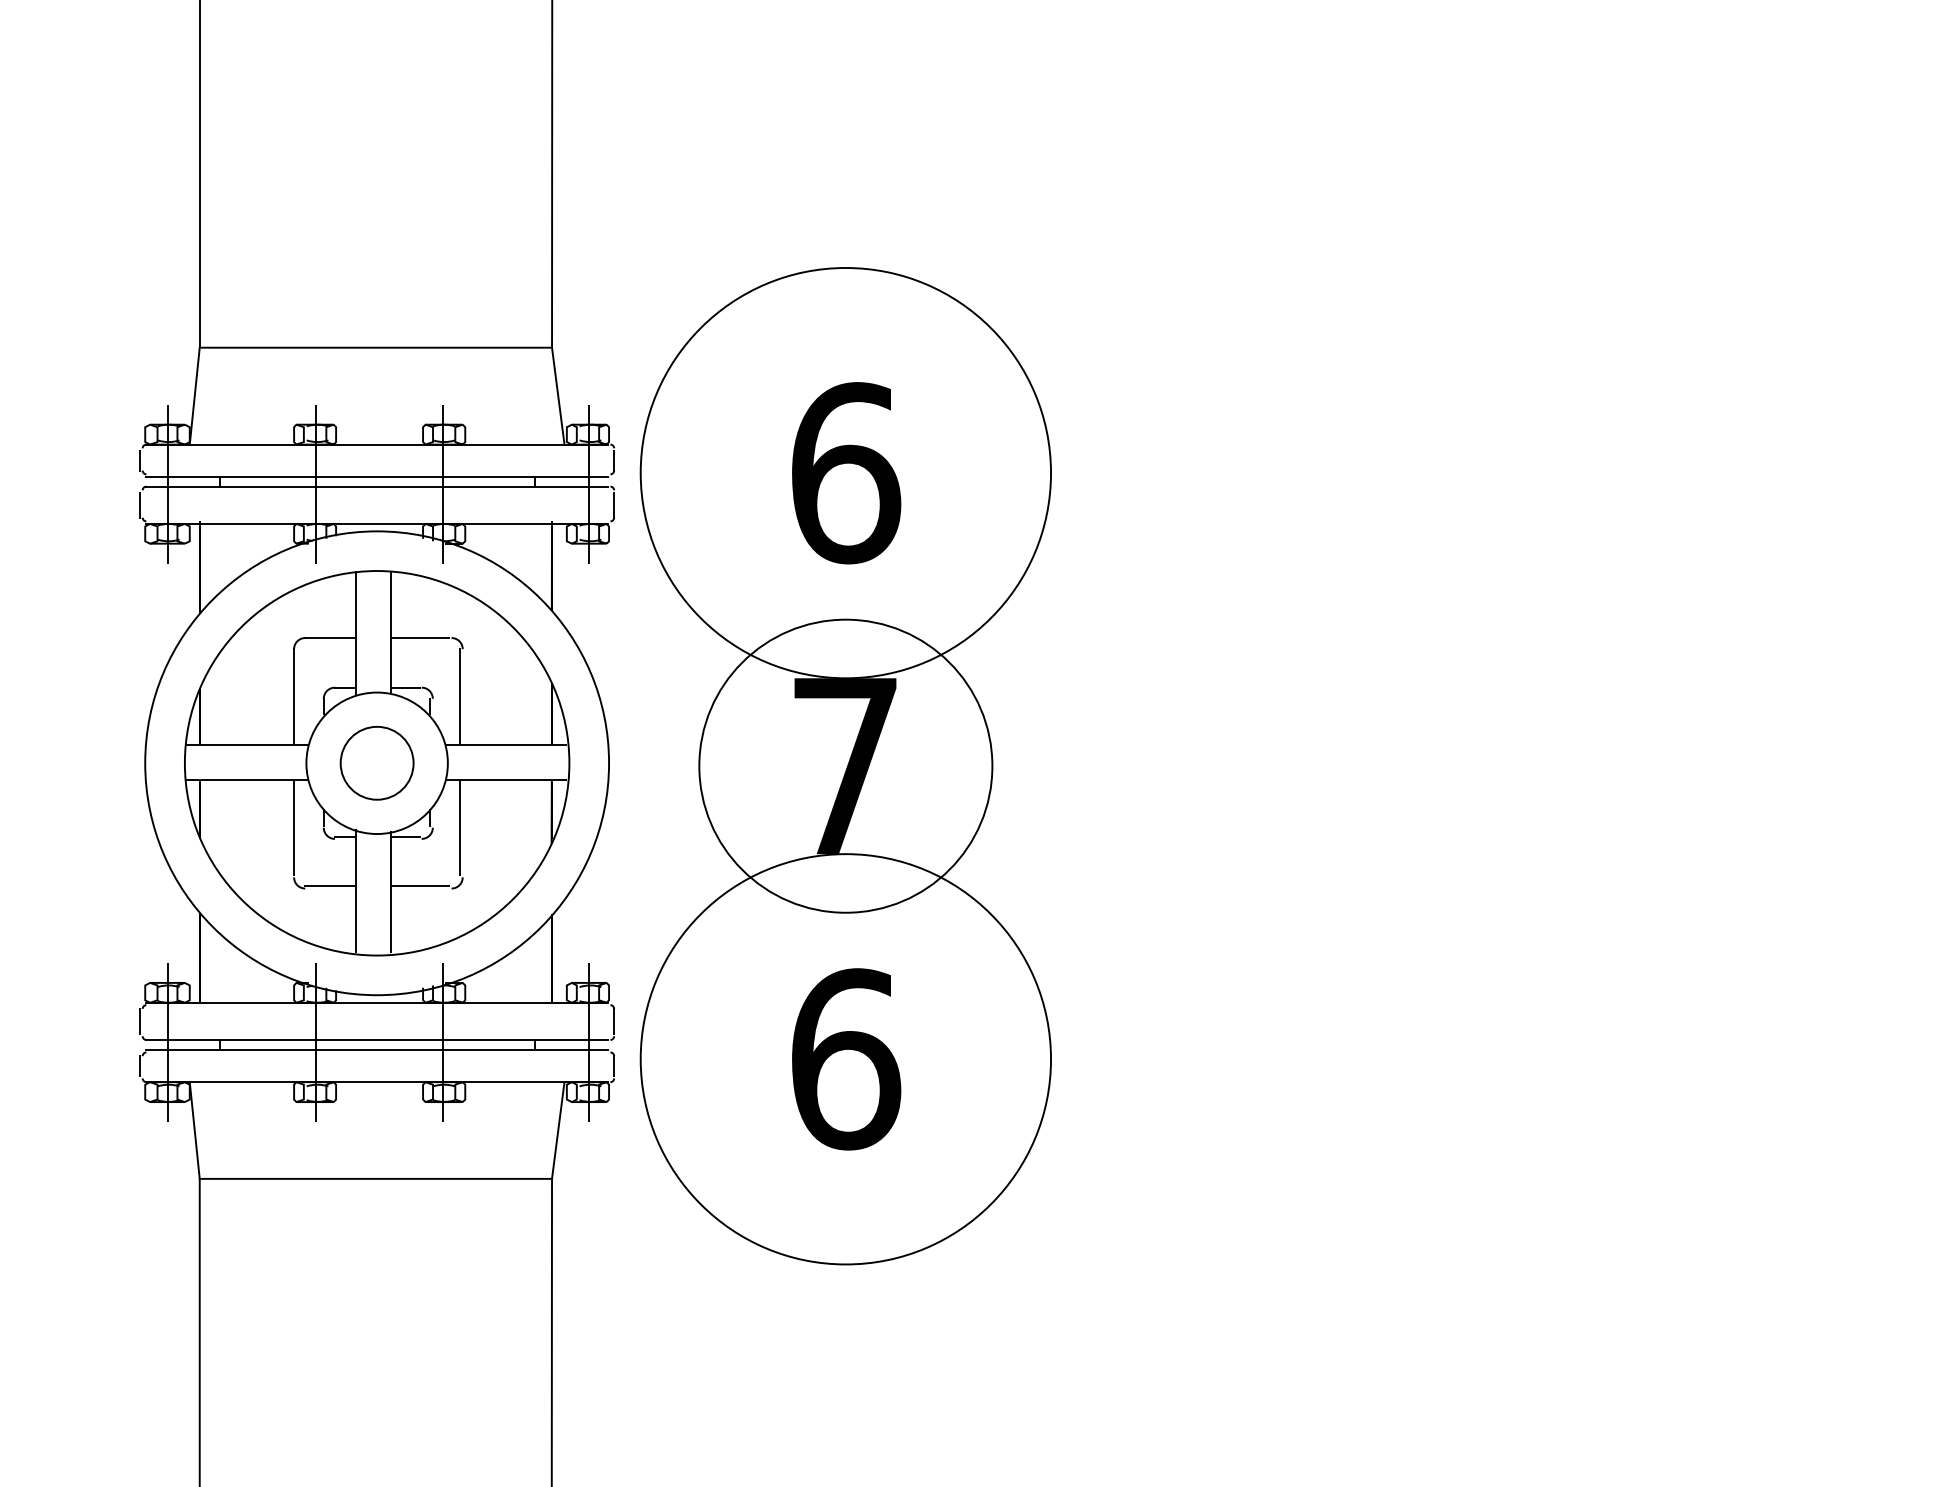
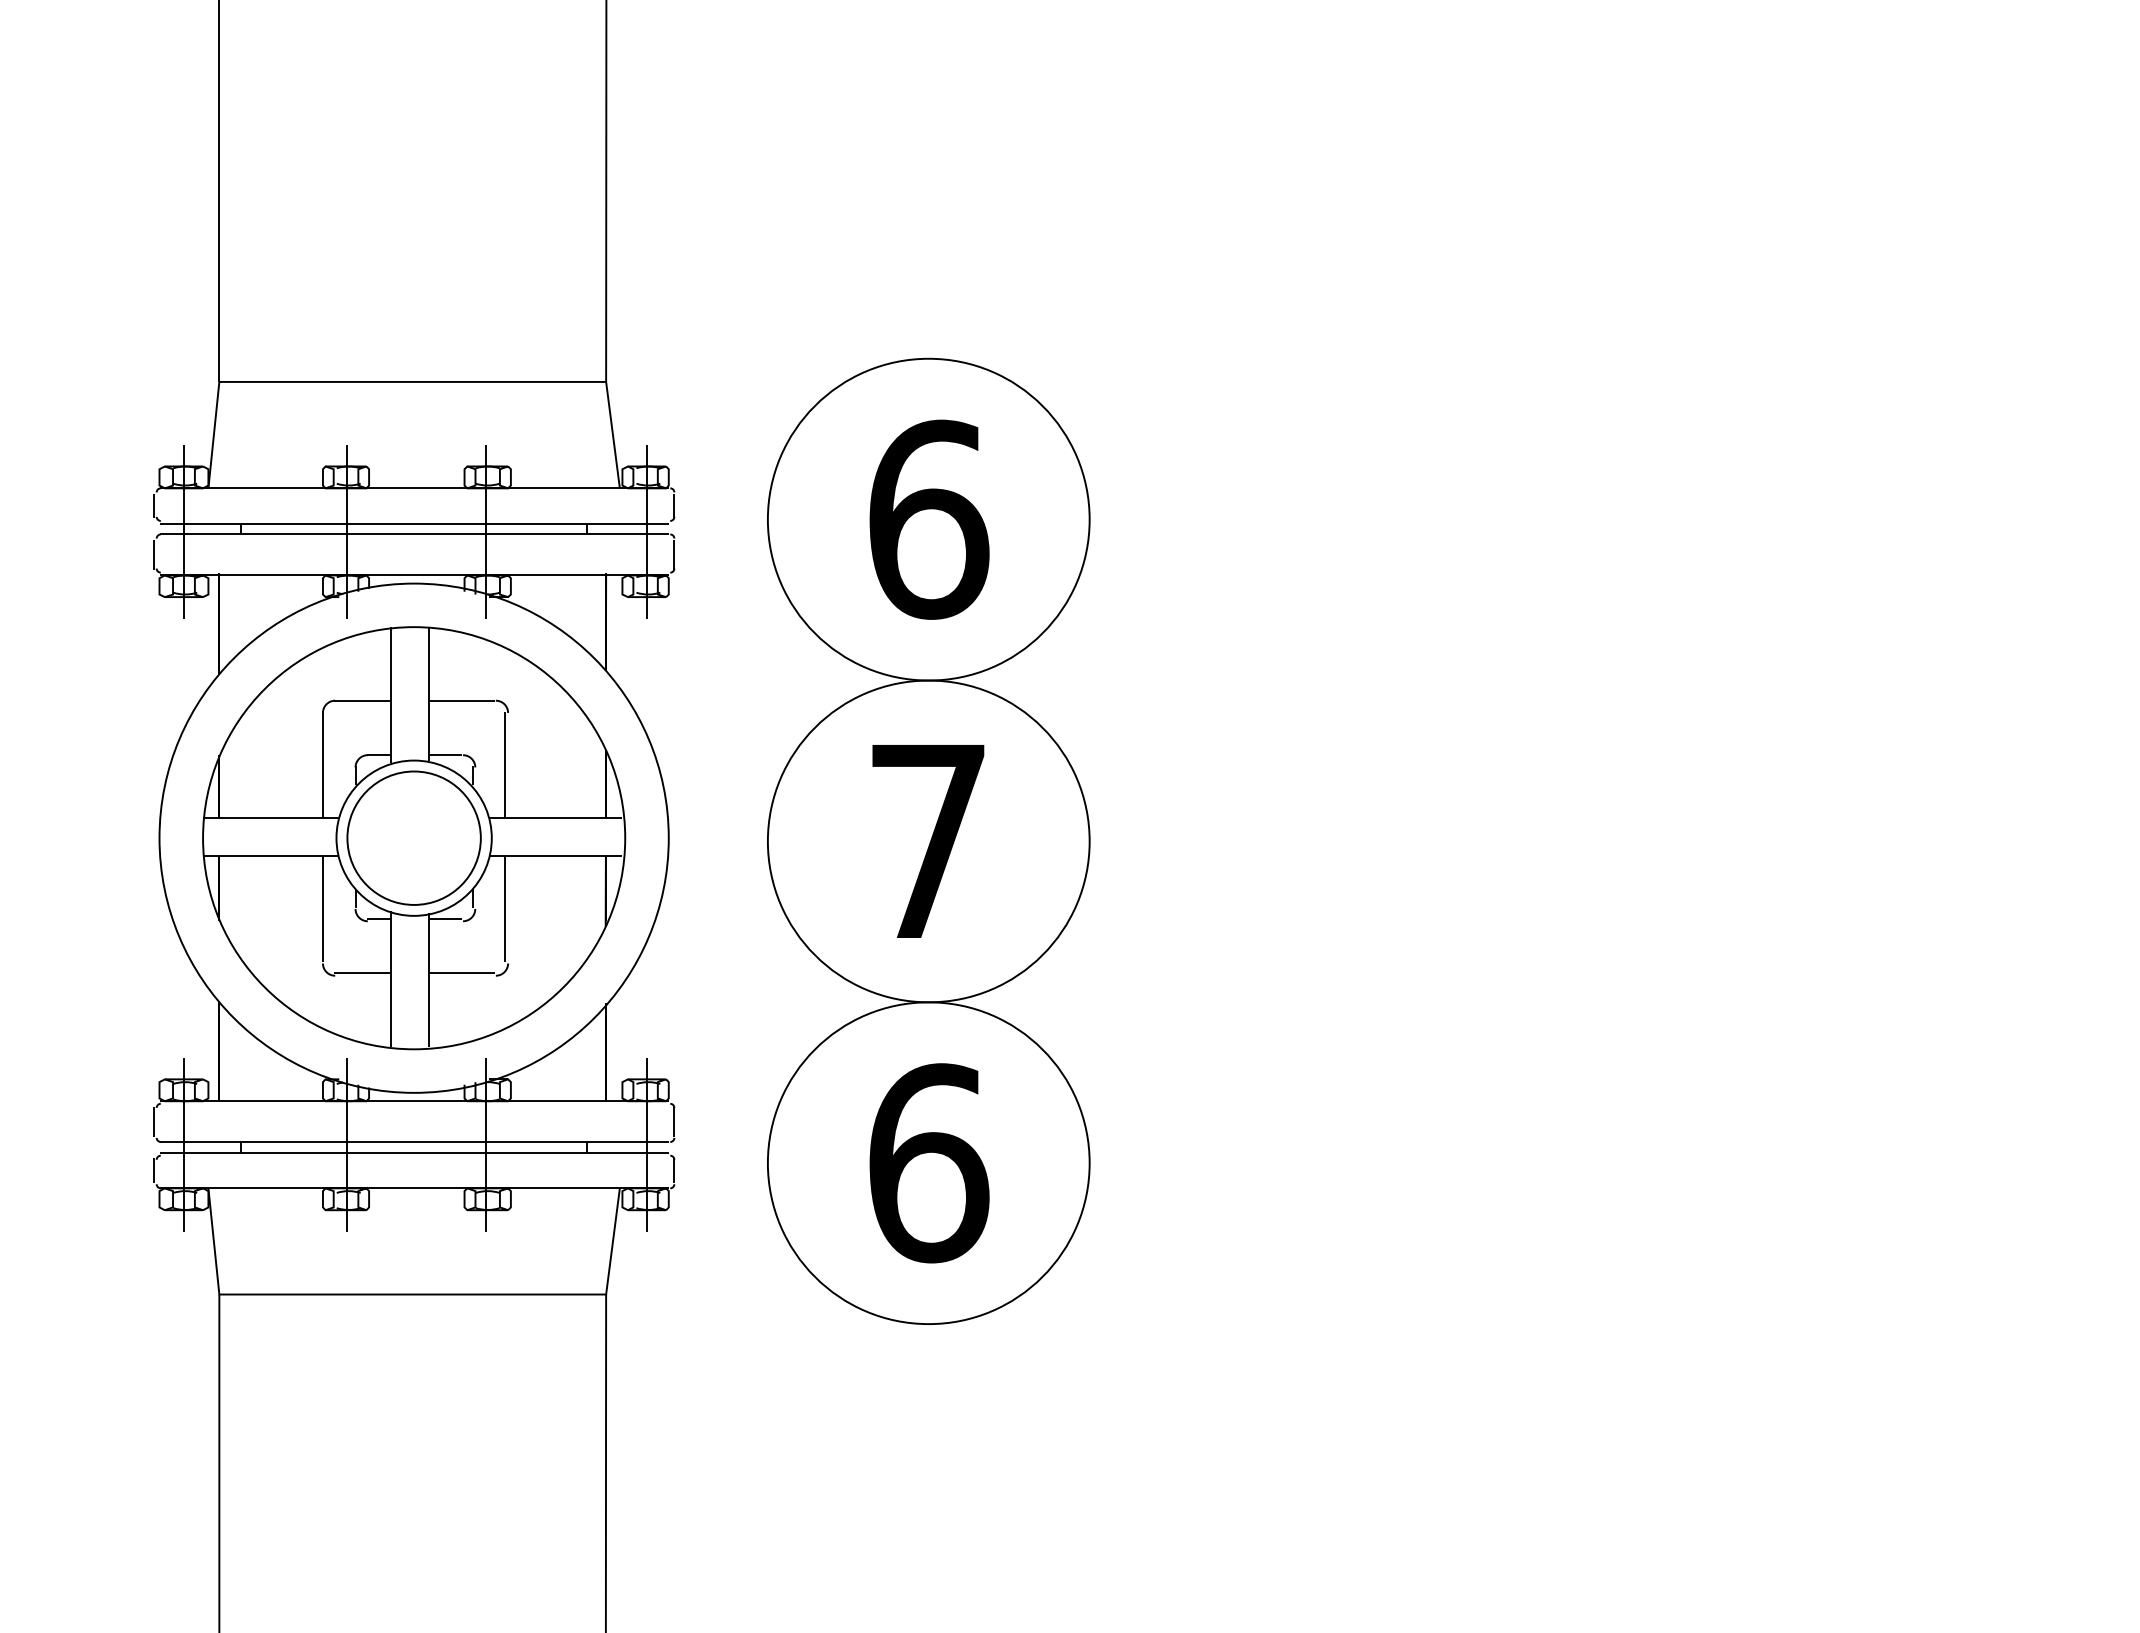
circle: (845, 472) -> (928, 519), size x0.71
circle: (376, 762) -> (413, 837), size x1.67
circle: (845, 1059) -> (928, 1163), size x0.71

